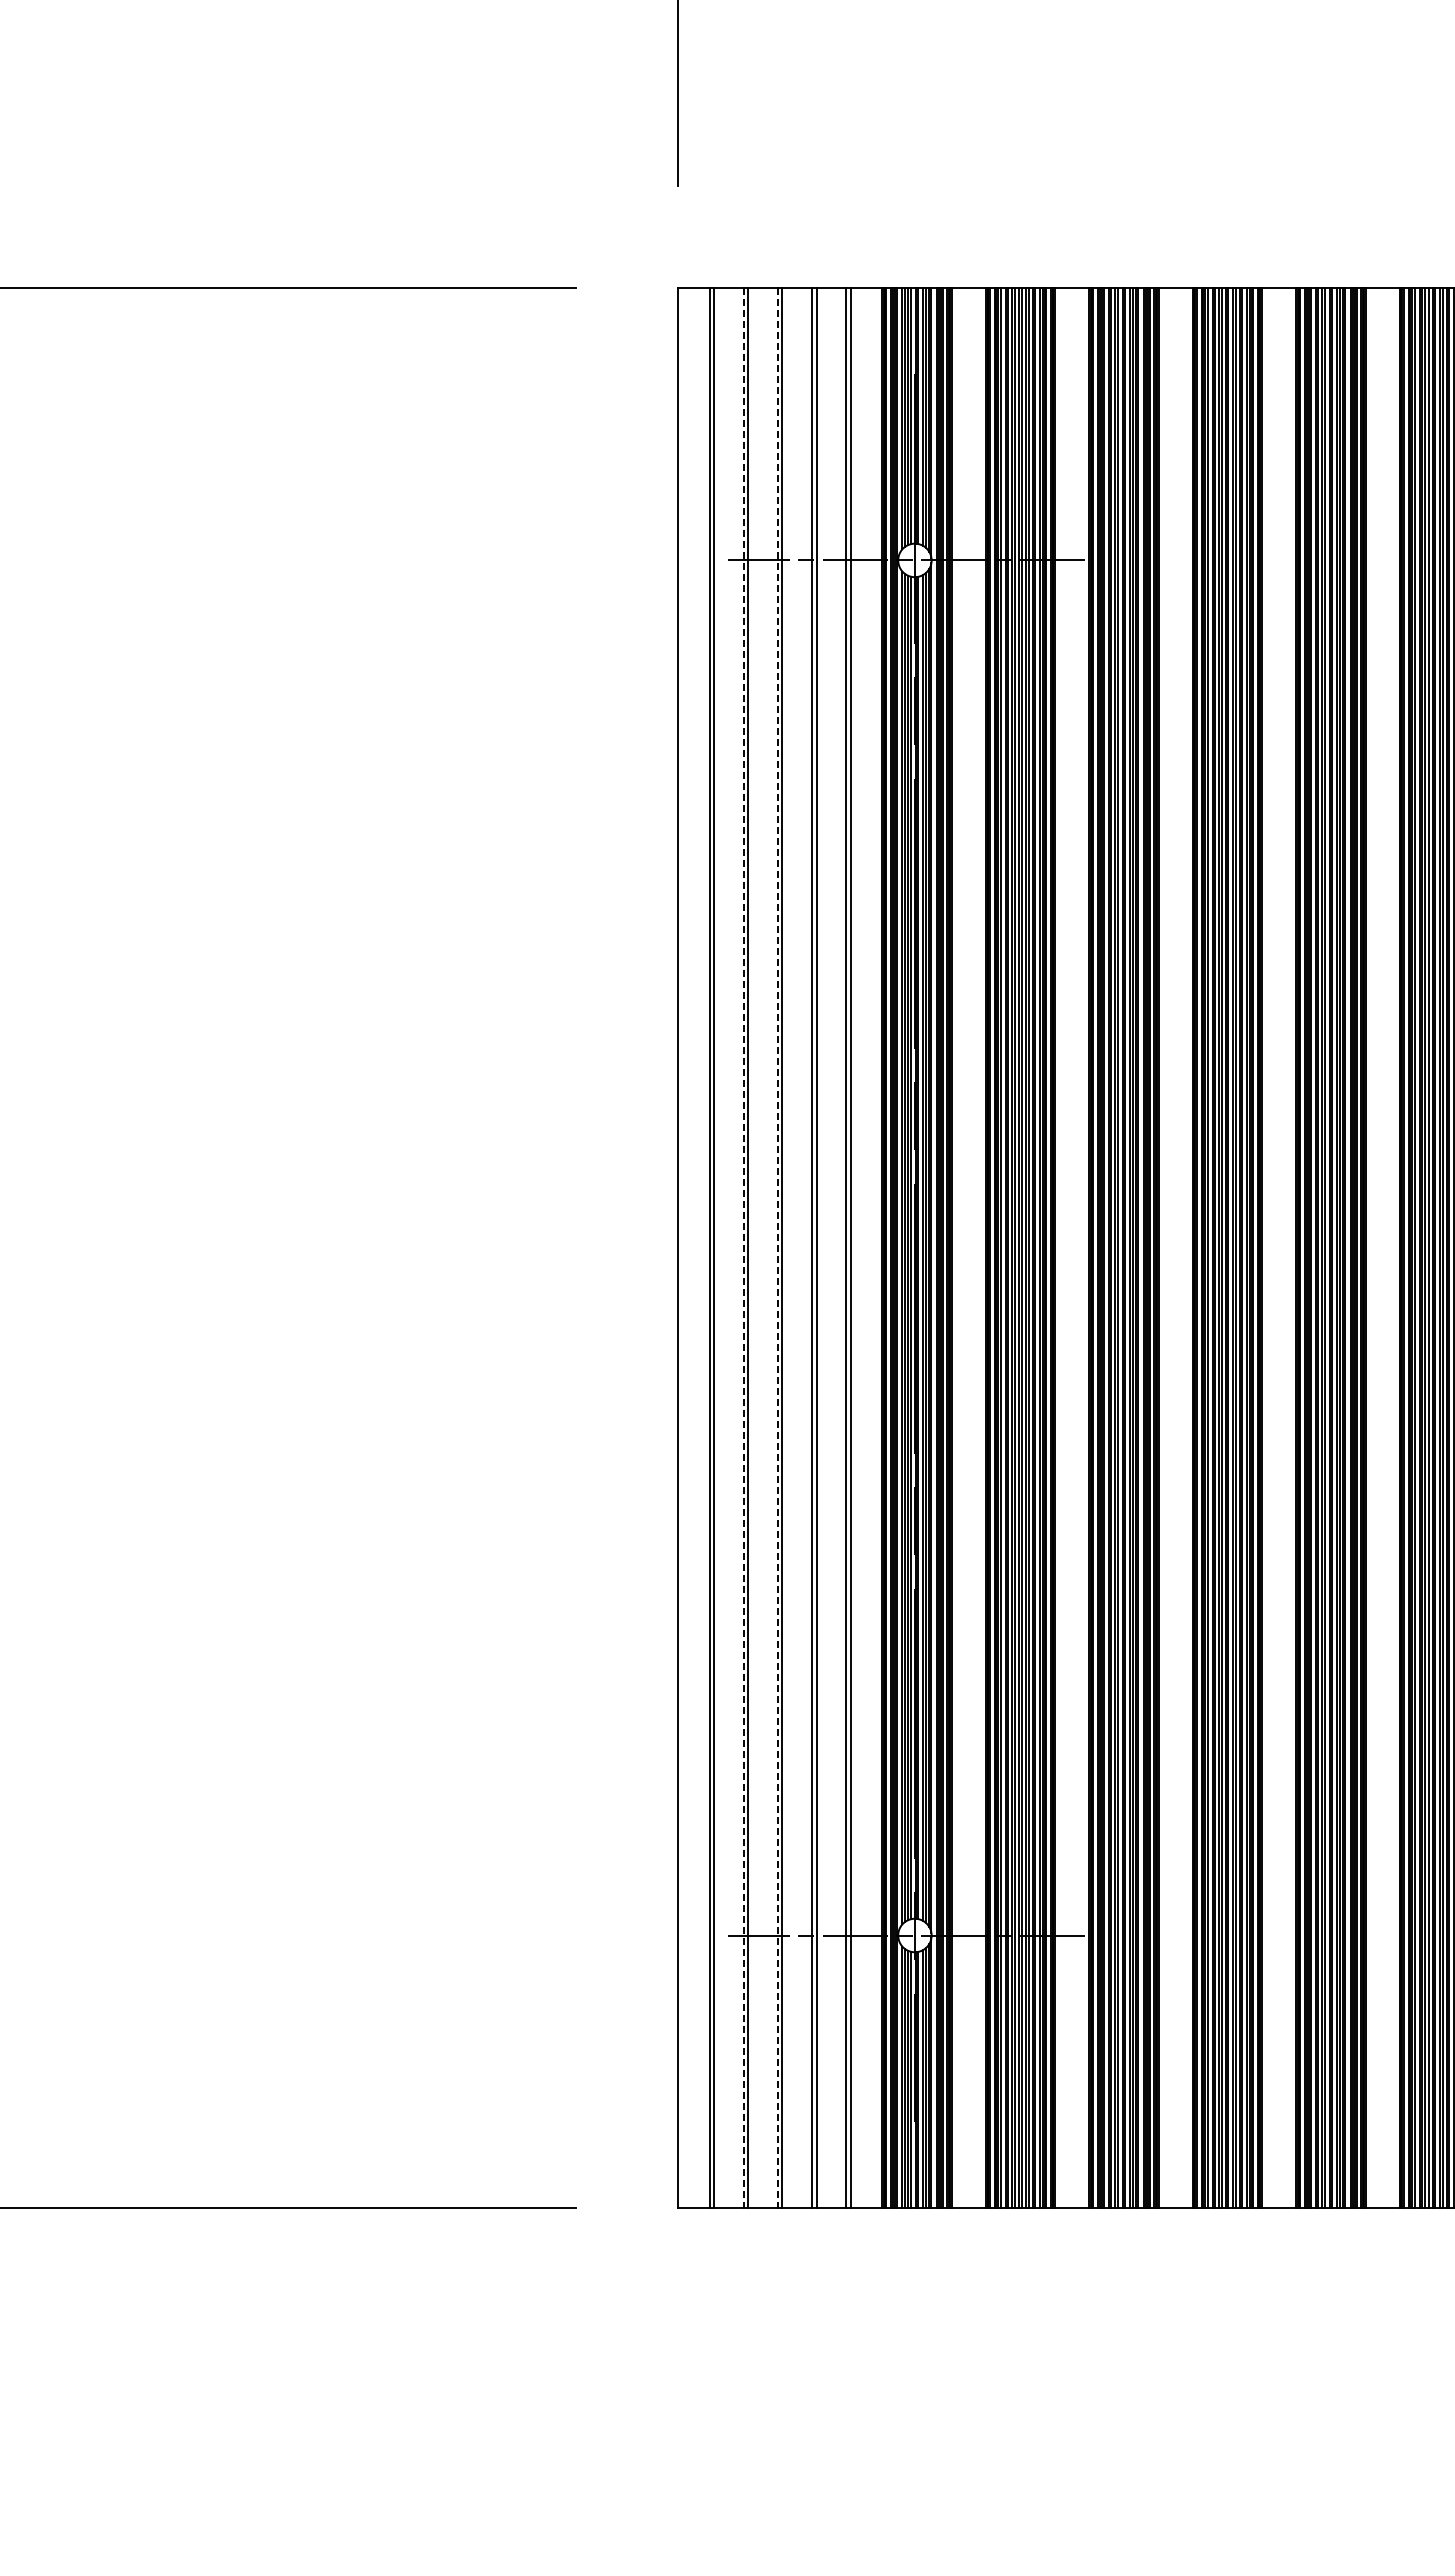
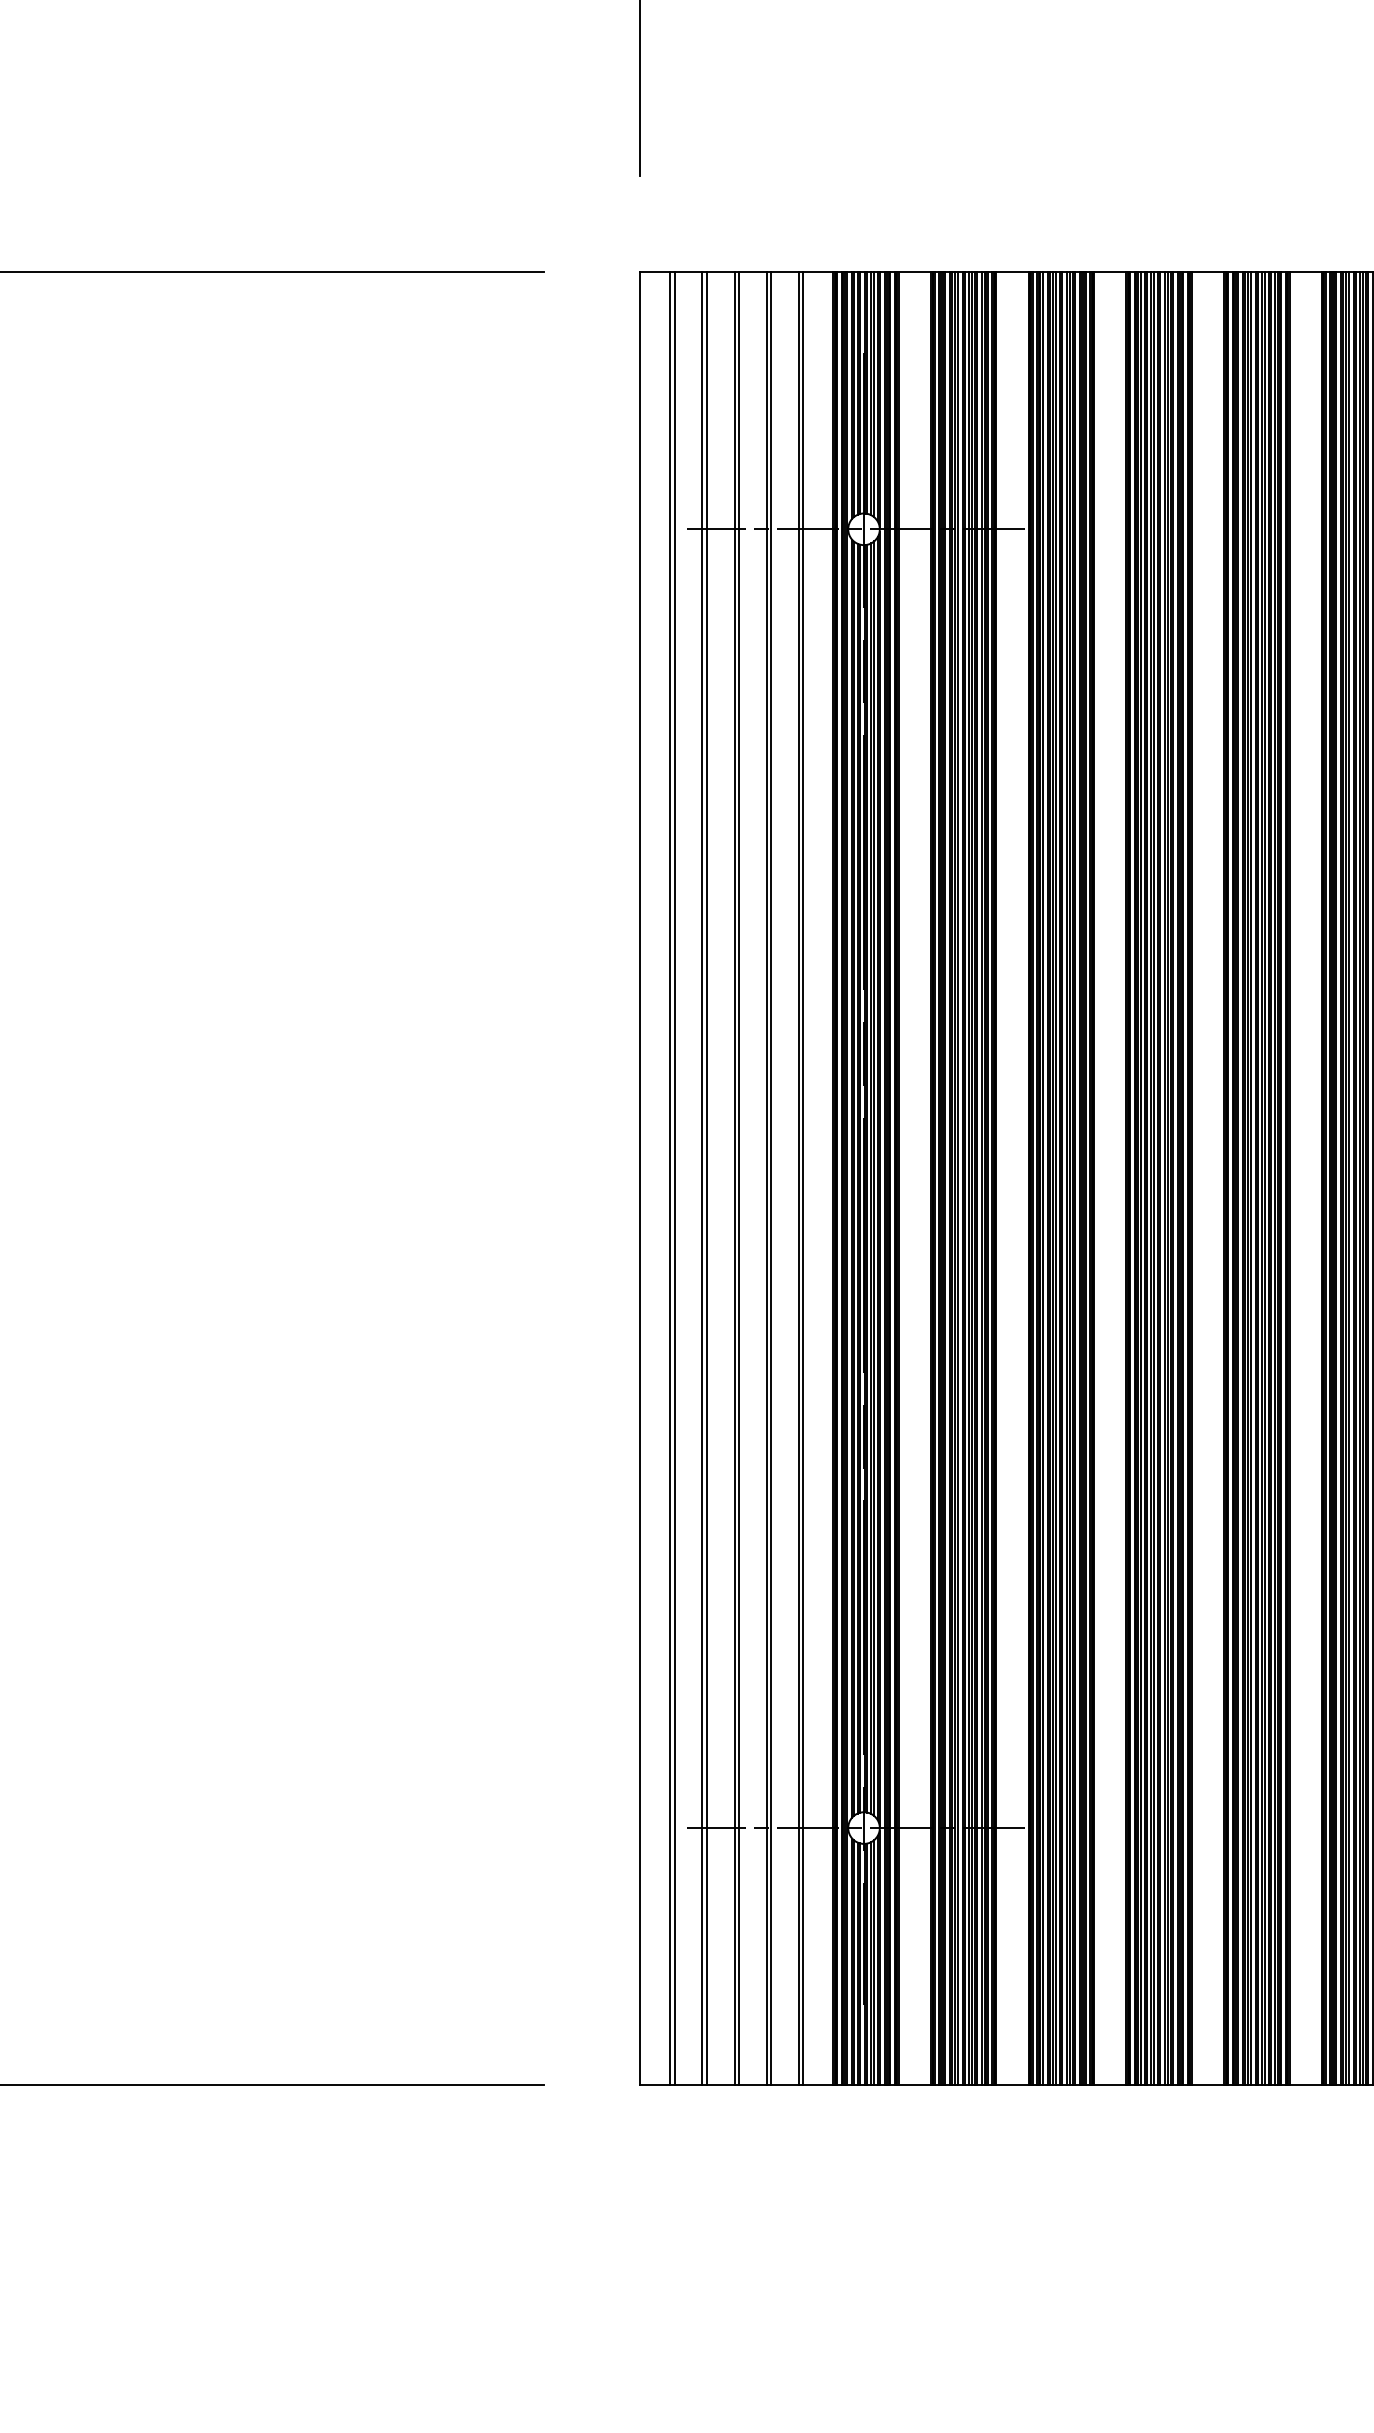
line: (743, 1247) -> (702, 1178), dashed -> solid
line: (777, 1247) -> (734, 1178), dashed -> solid

